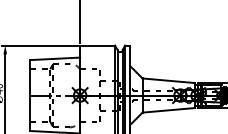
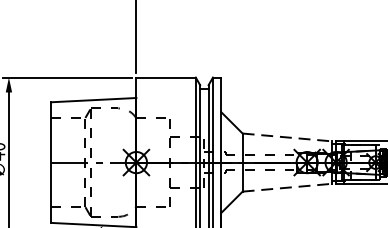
line: (169, 80) -> (288, 136), solid -> dashed
line: (169, 110) -> (288, 188), solid -> dashed

